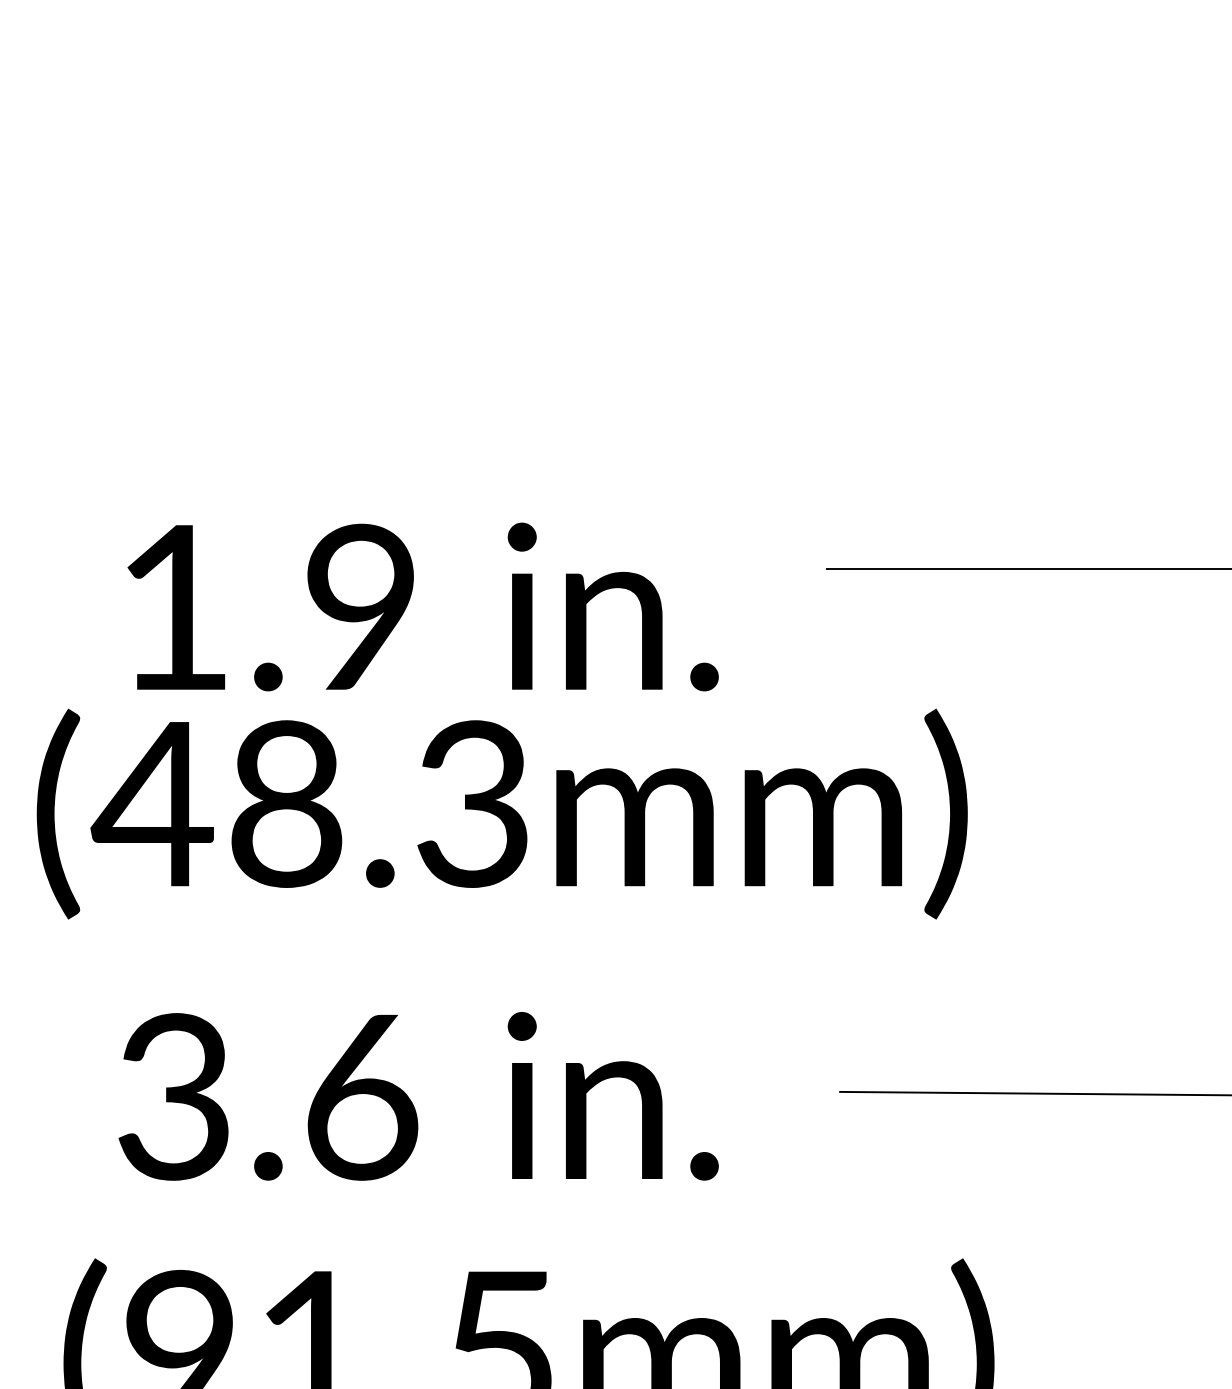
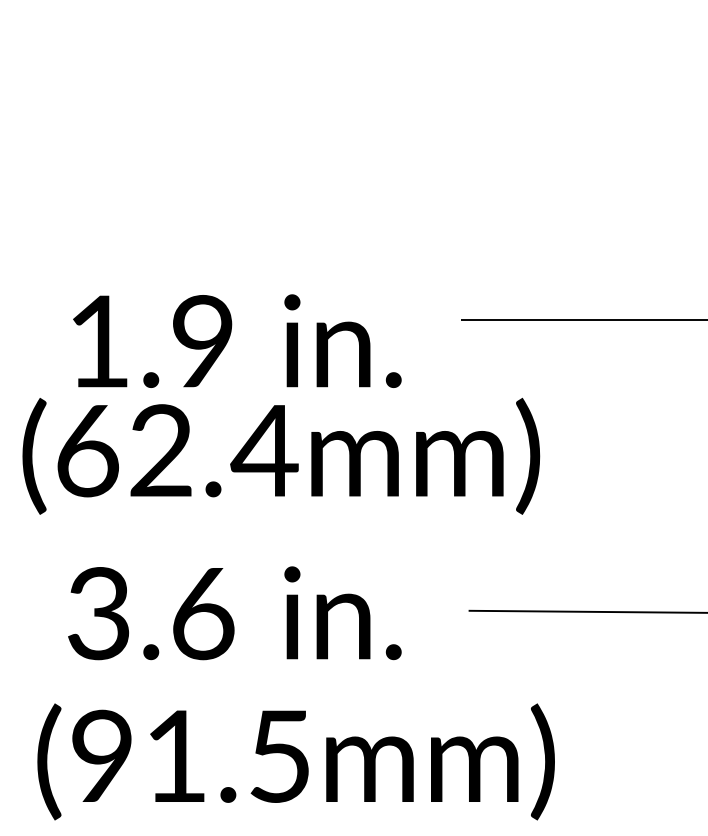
text: (311, 803) -> (175, 450), (48.3mm) -> (62.4mm)

